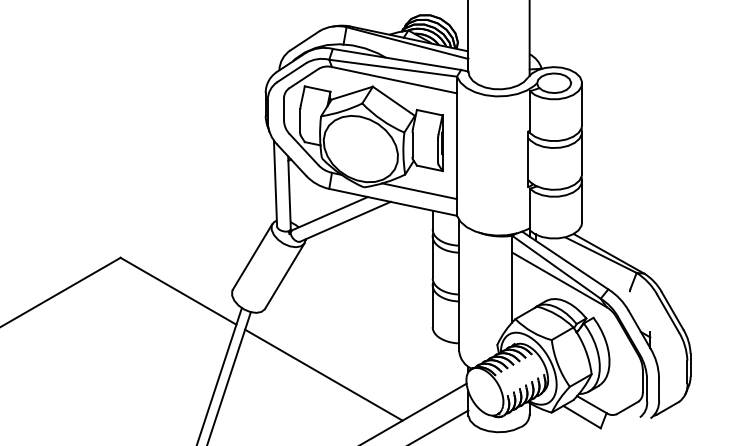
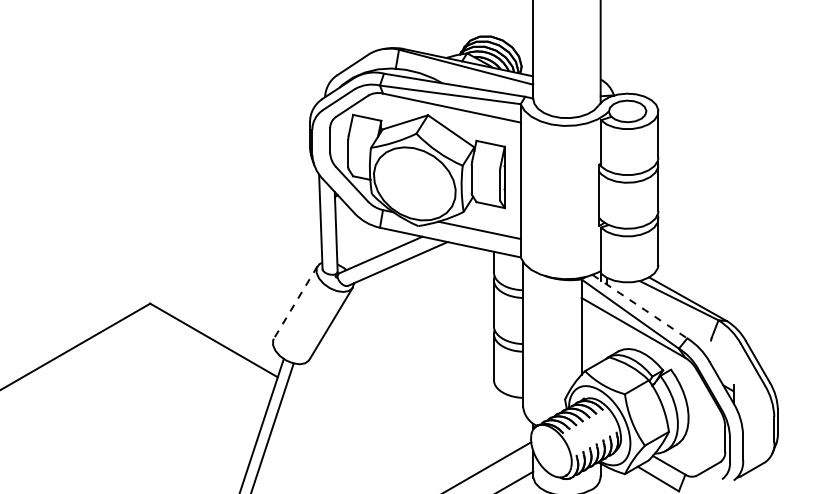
line: (252, 256) -> (295, 302), solid -> dashed
line: (565, 260) -> (640, 306), solid -> dashed
line: (323, 374) -> (373, 432), removed

